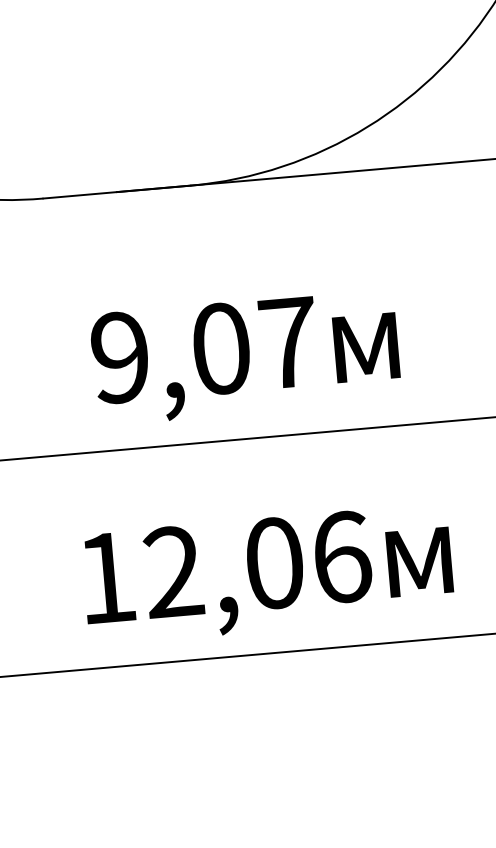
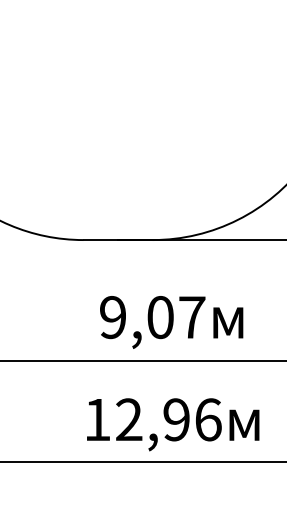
text: (274, 562) -> (176, 419), 12,06 -> 12,96

